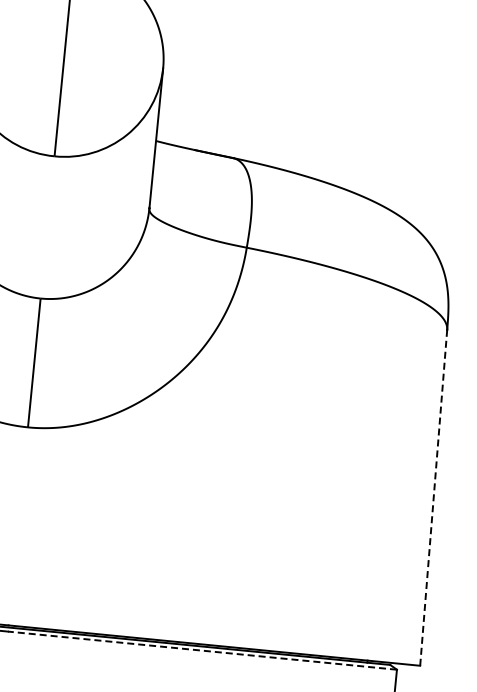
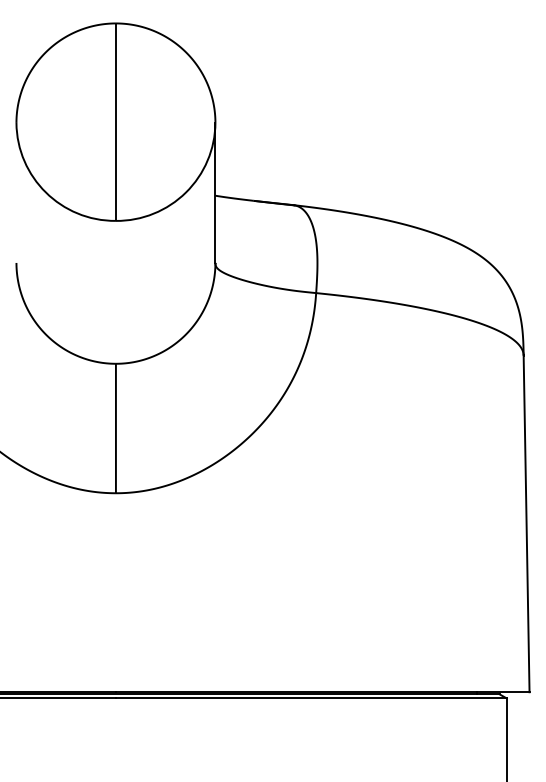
line: (433, 497) -> (526, 523), dashed -> solid
line: (201, 650) -> (310, 698), dashed -> solid

